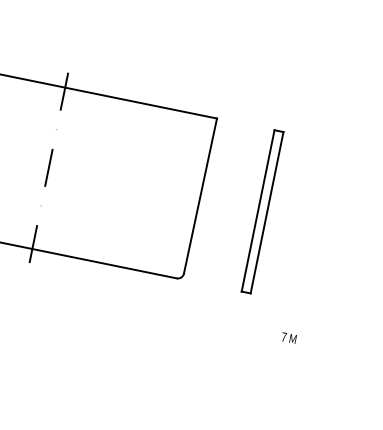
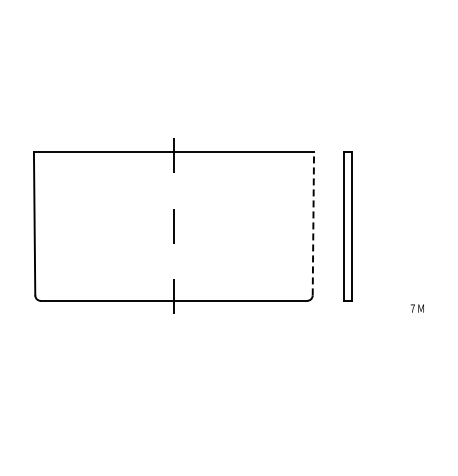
line: (200, 195) -> (313, 223), solid -> dashed
part: (261, 211) -> (347, 226), moved
text: (288, 337) -> (416, 308), moved

